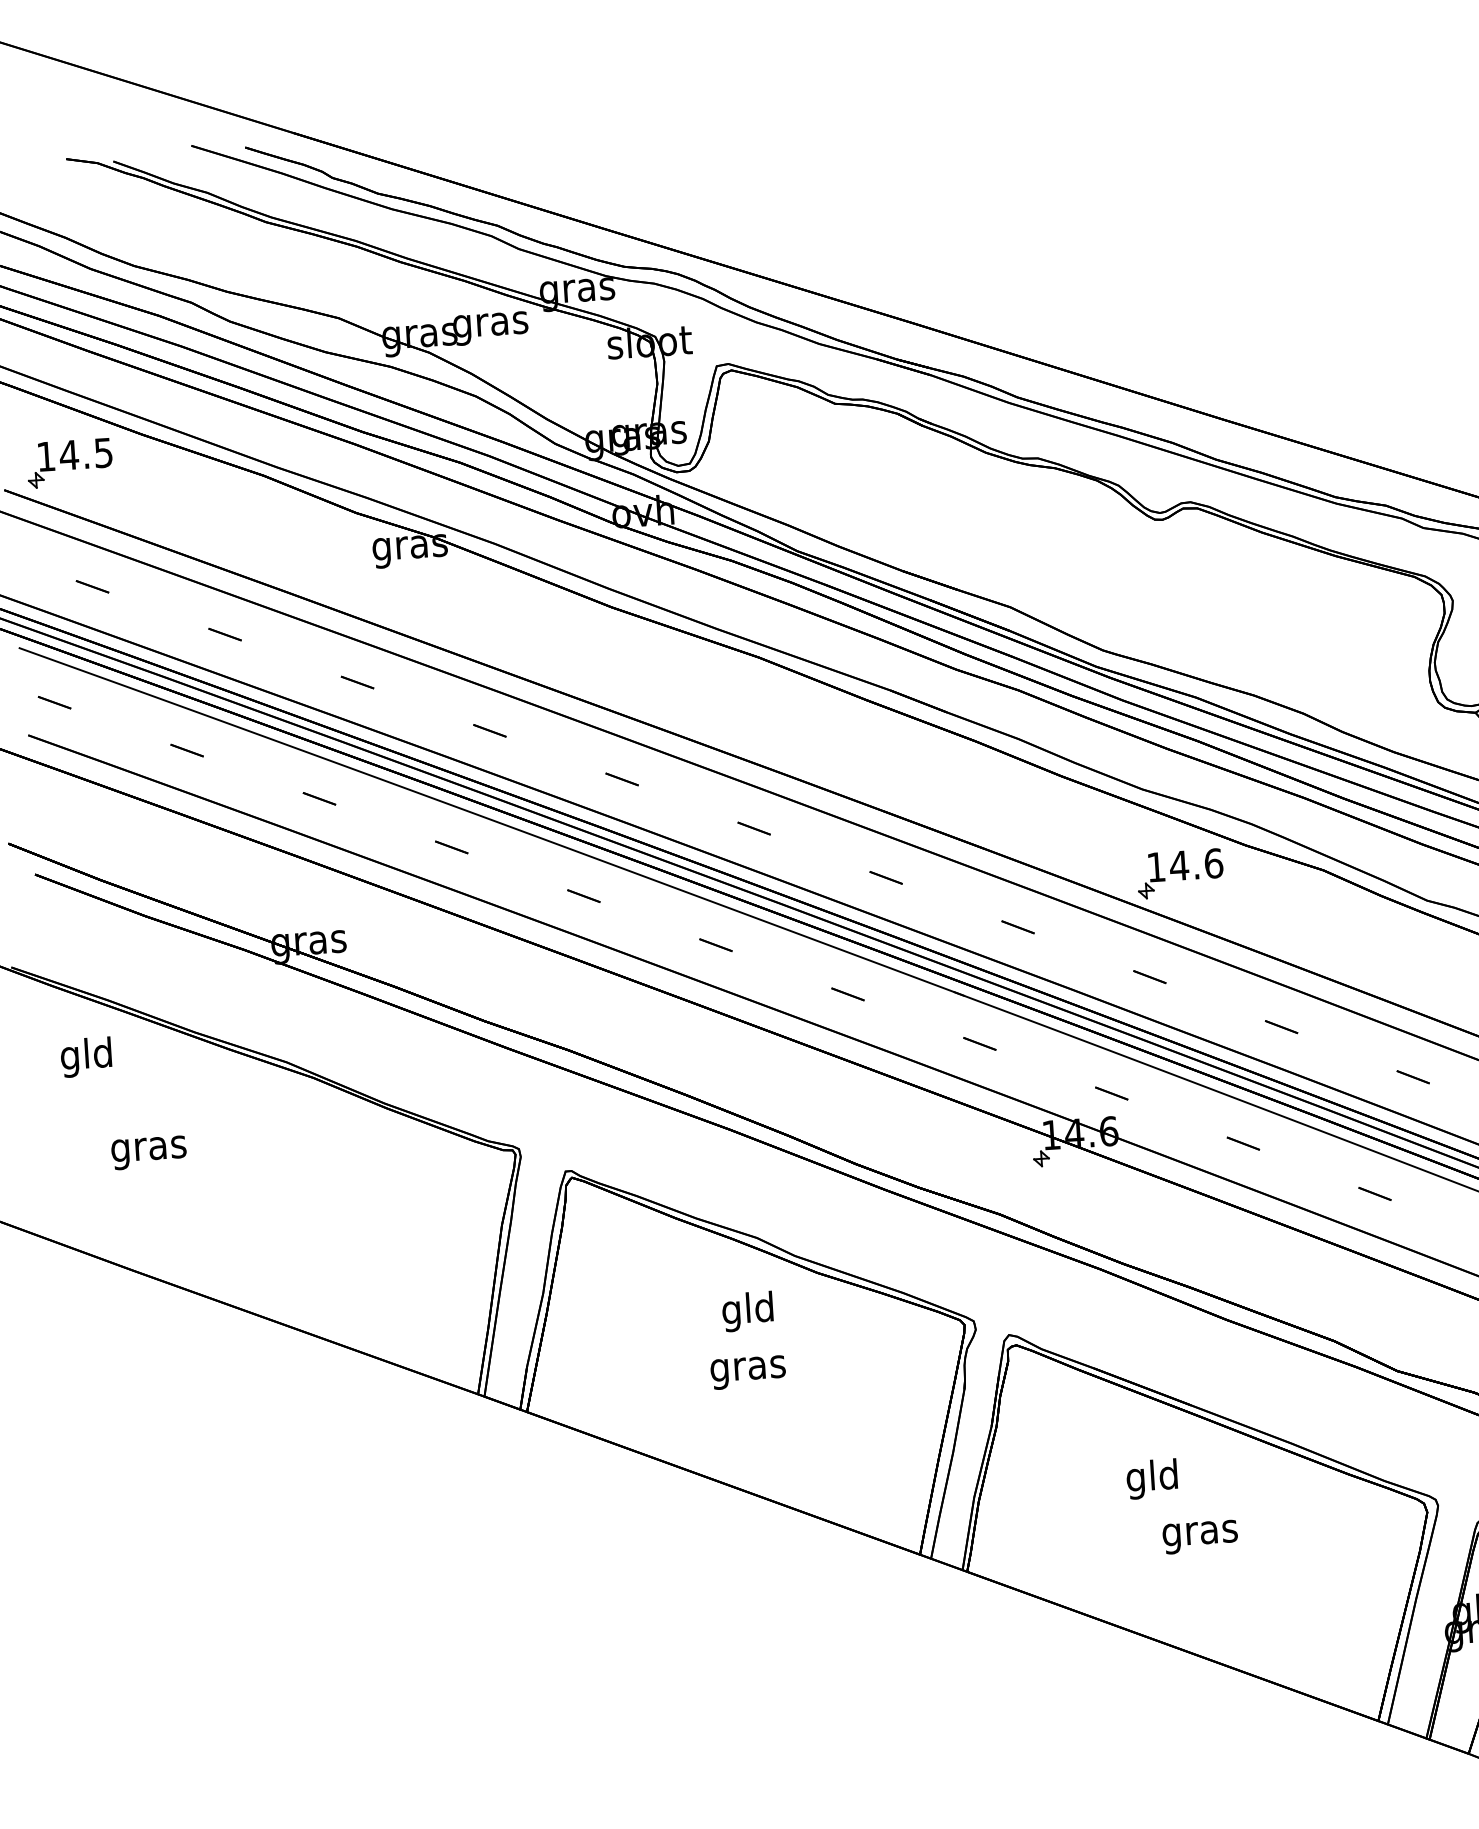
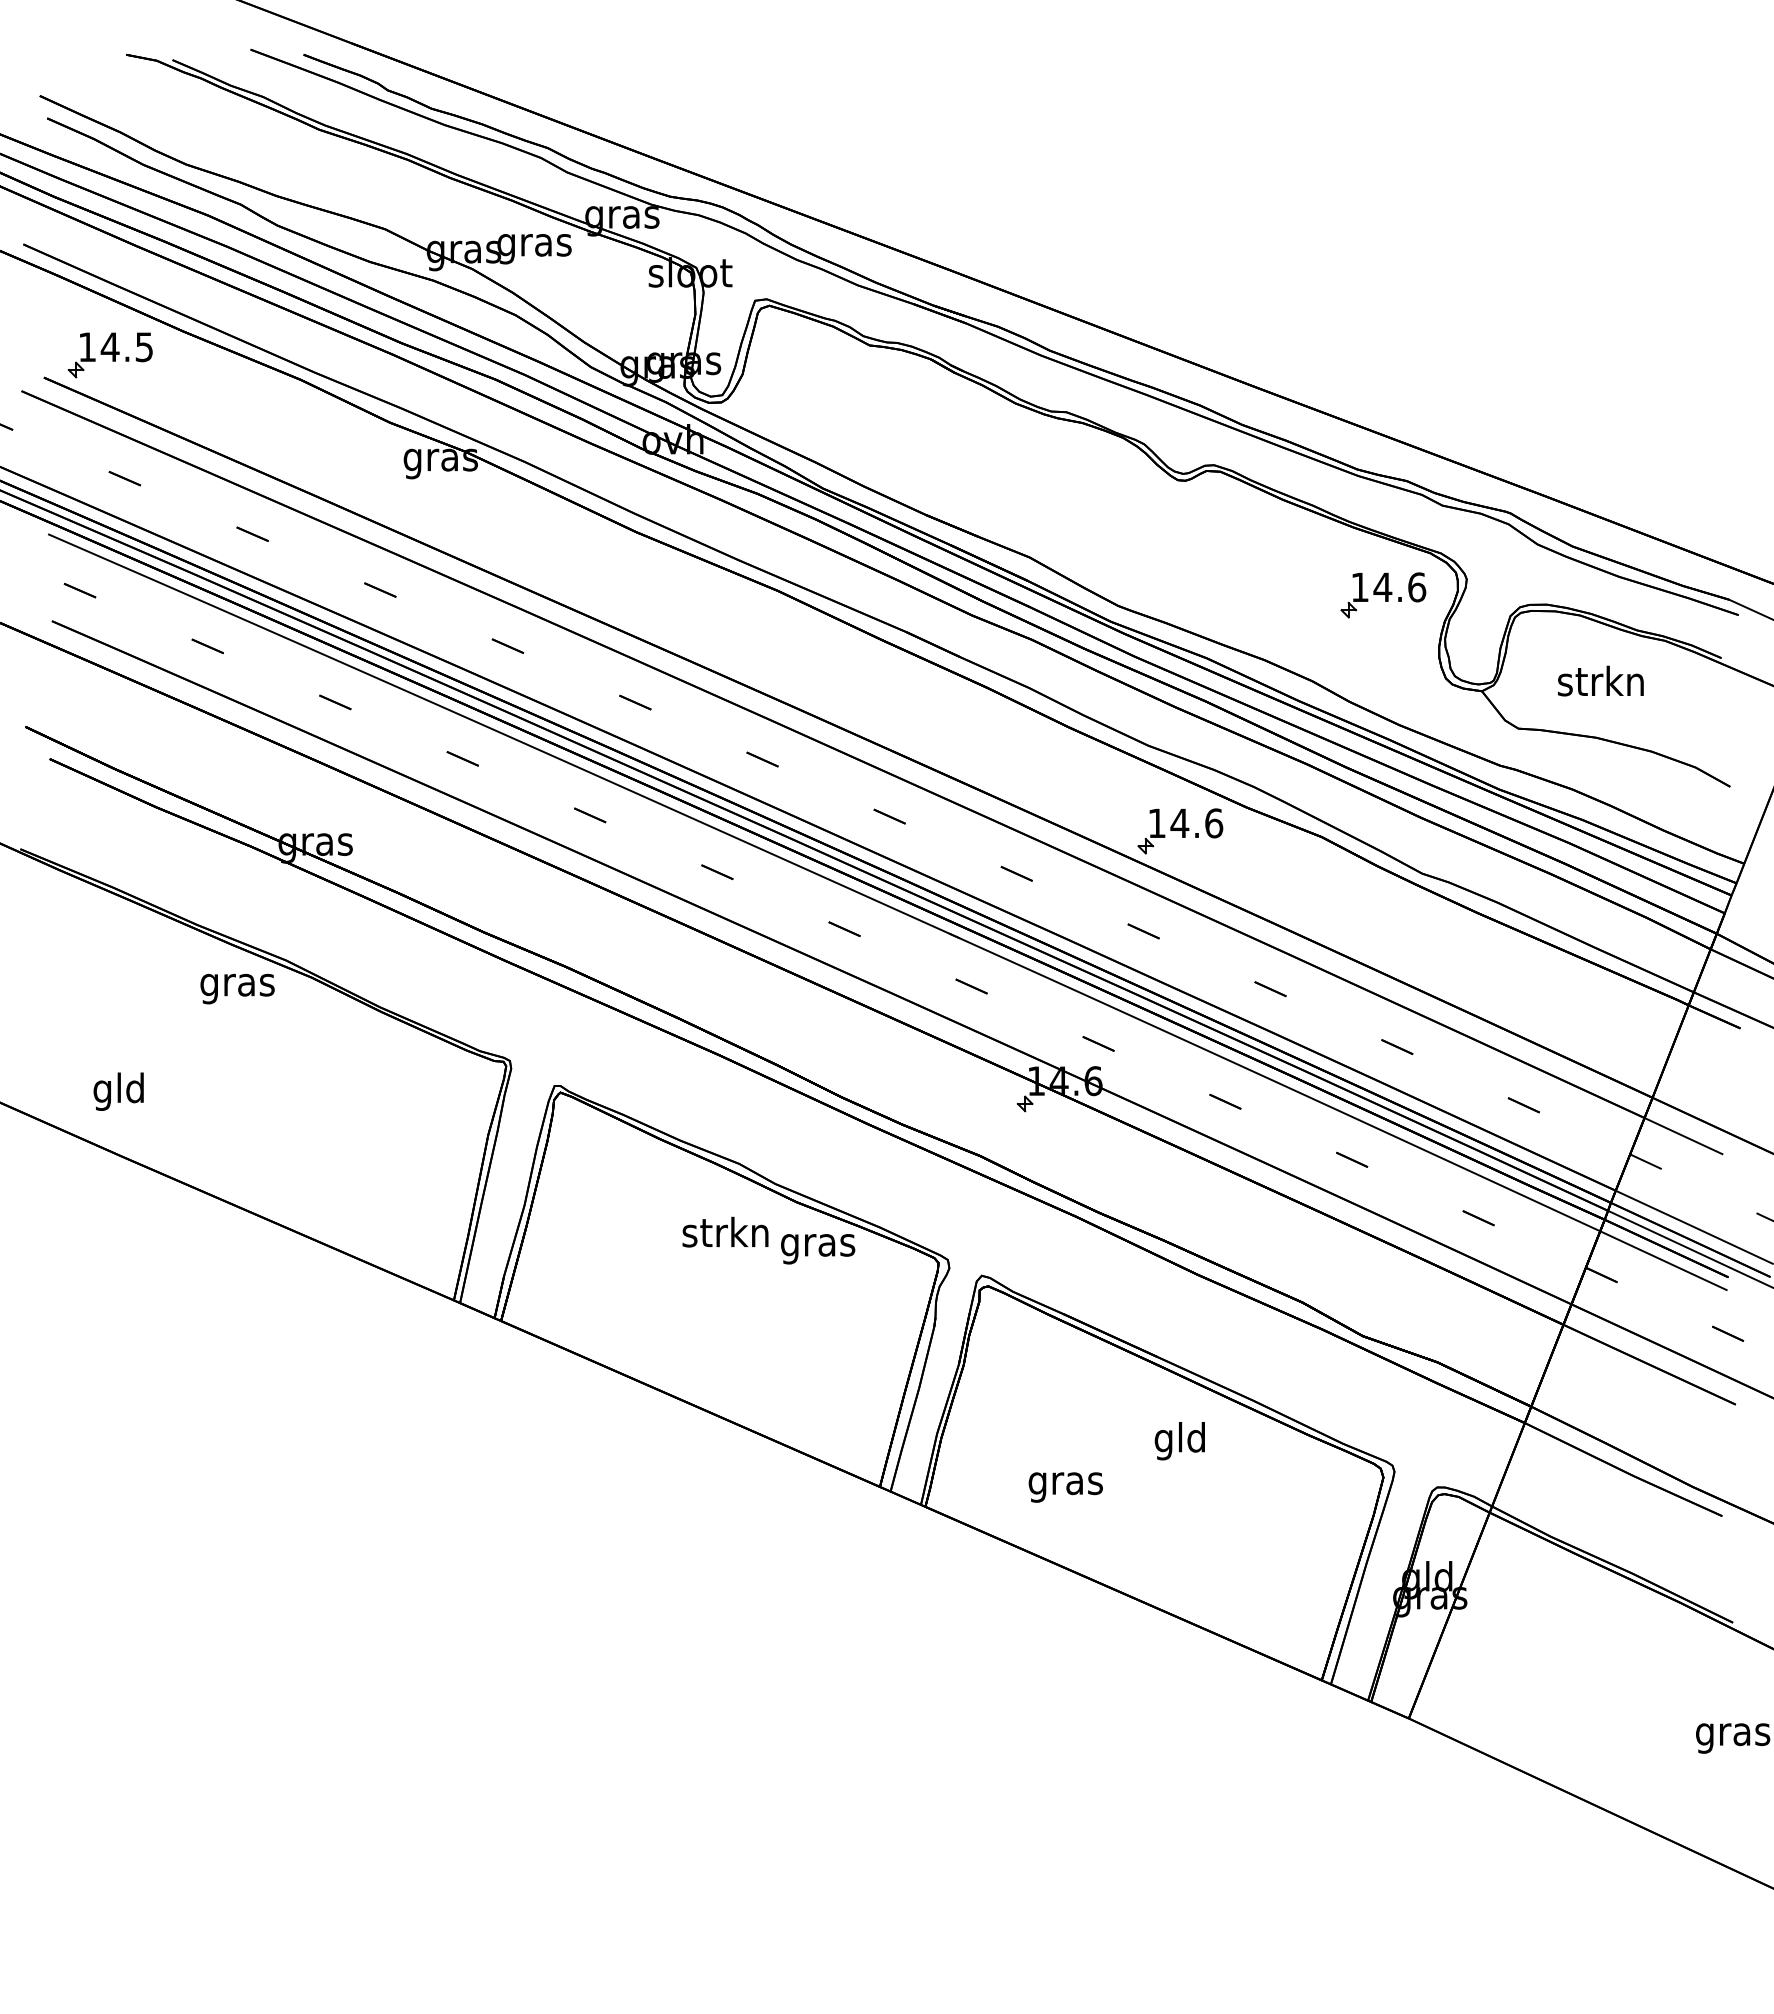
part: (1369, 622) -> (1383, 595), added
text: (86, 1057) -> (118, 1091), moved
text: (148, 1152) -> (237, 988), moved
text: (747, 1311) -> (725, 1235), gld -> strkn
text: (748, 1372) -> (818, 1249), moved
text: (1151, 1479) -> (1179, 1441), moved
text: (1200, 1537) -> (1065, 1487), moved

